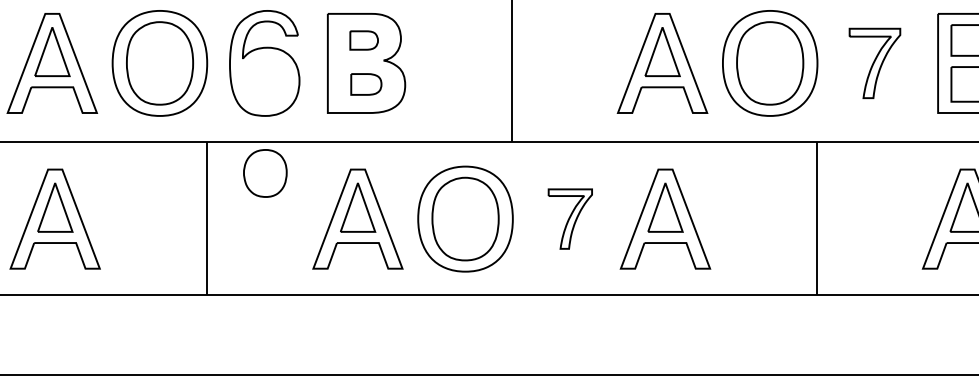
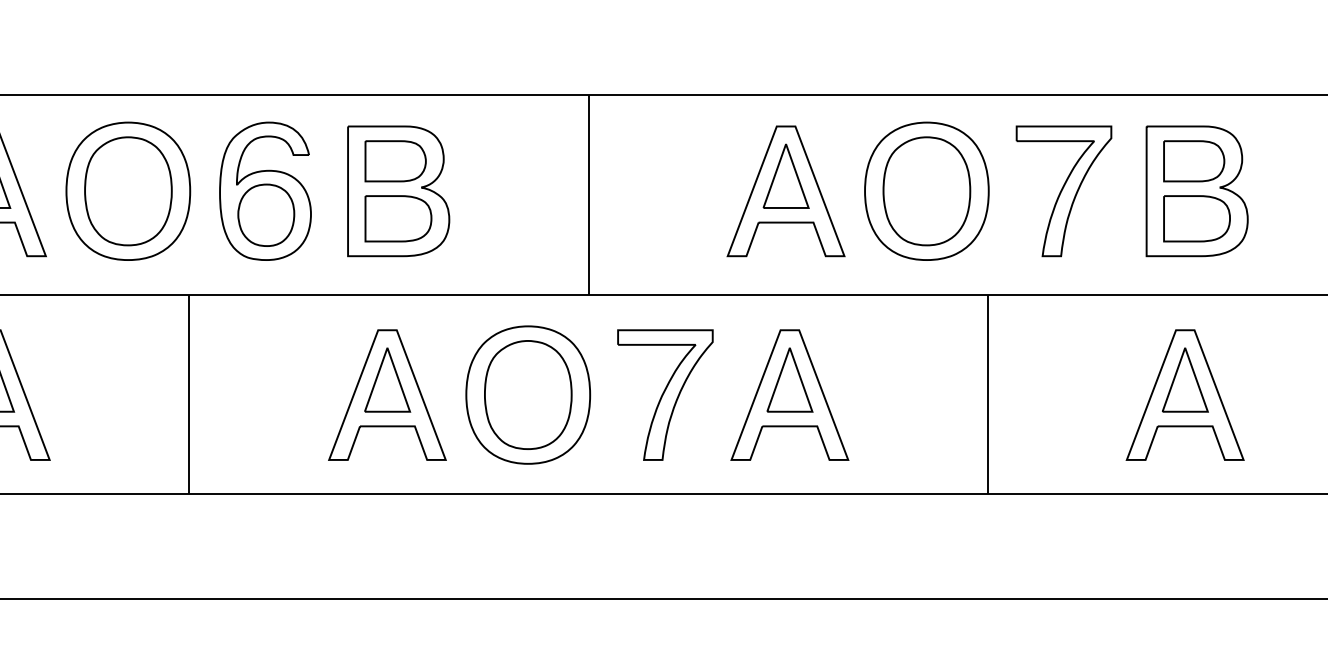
part: (364, 40) -> (395, 161), size x1.67
part: (874, 63) -> (1063, 191), size x1.43
part: (366, 84) -> (398, 218), size x1.67
part: (265, 172) -> (266, 214), moved
part: (570, 218) -> (665, 394), size x1.67

